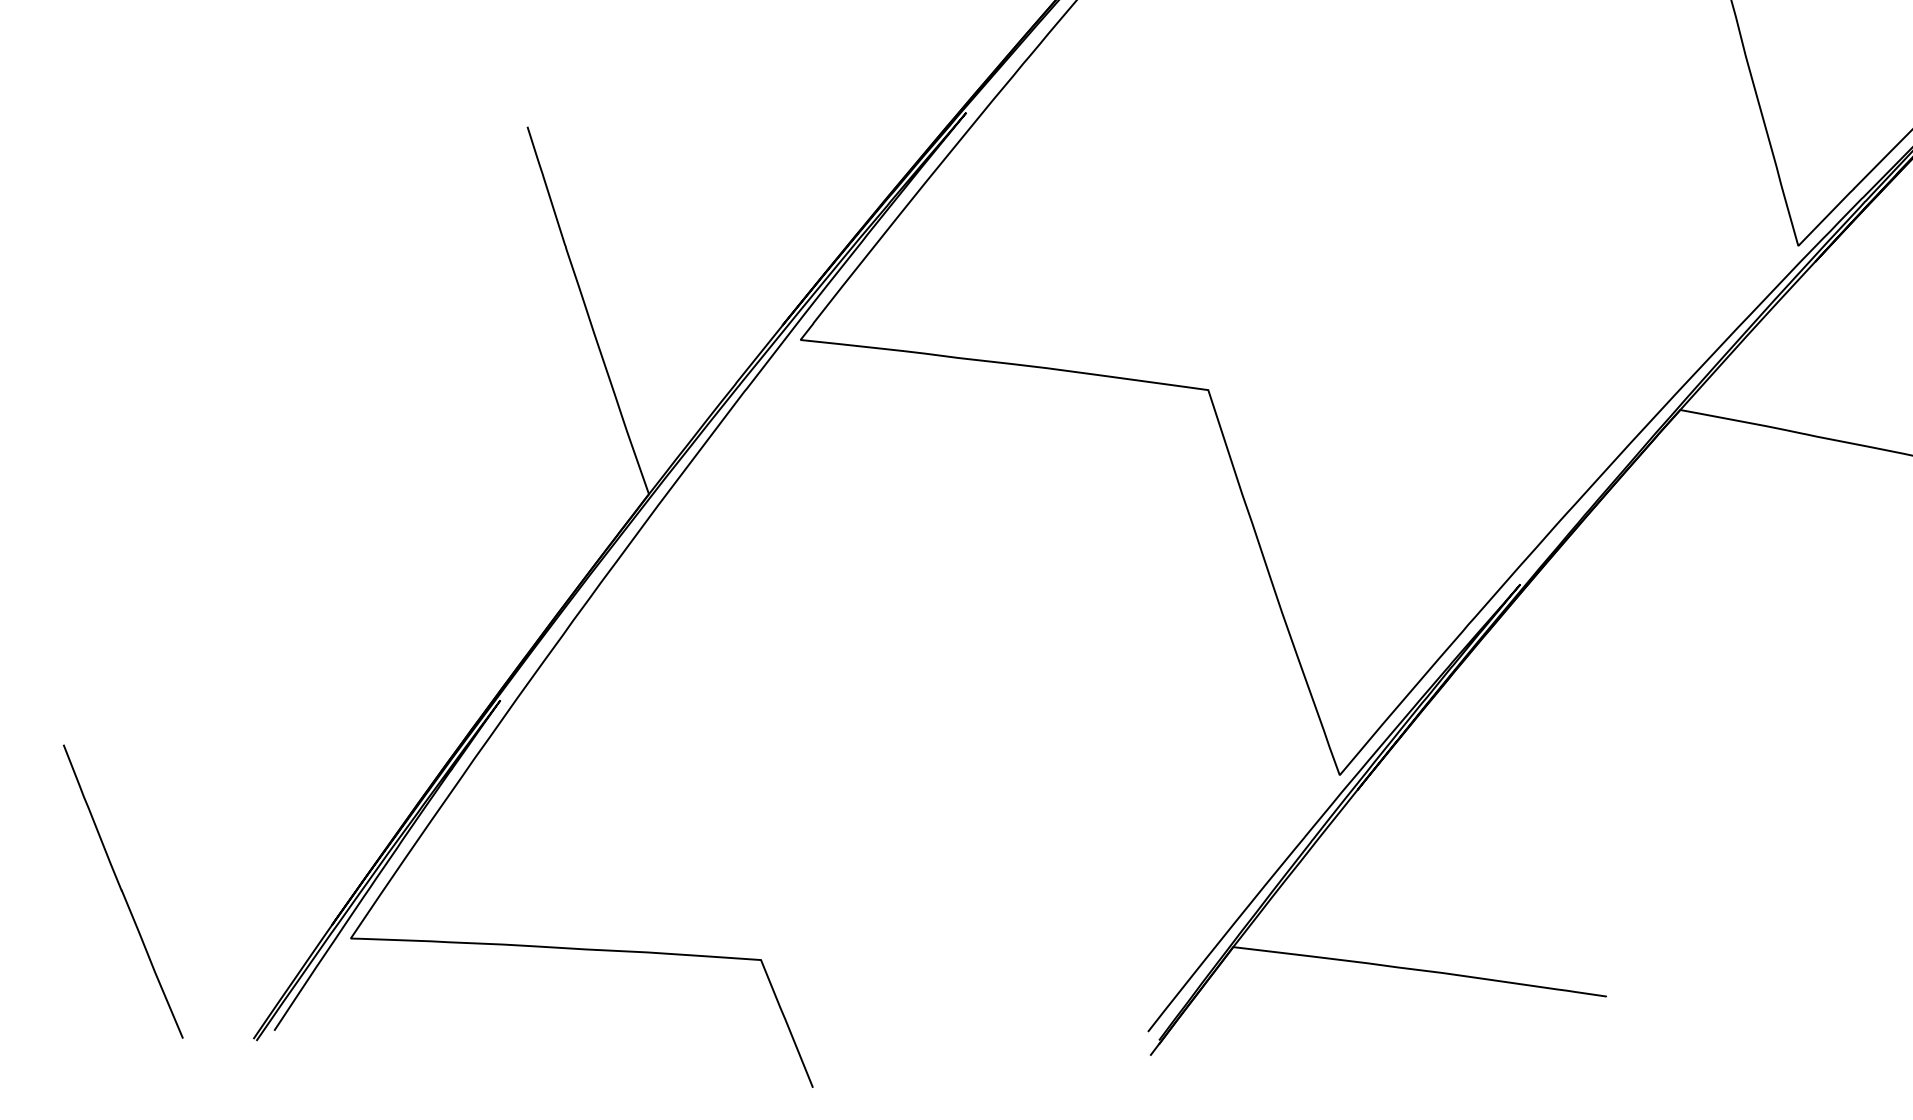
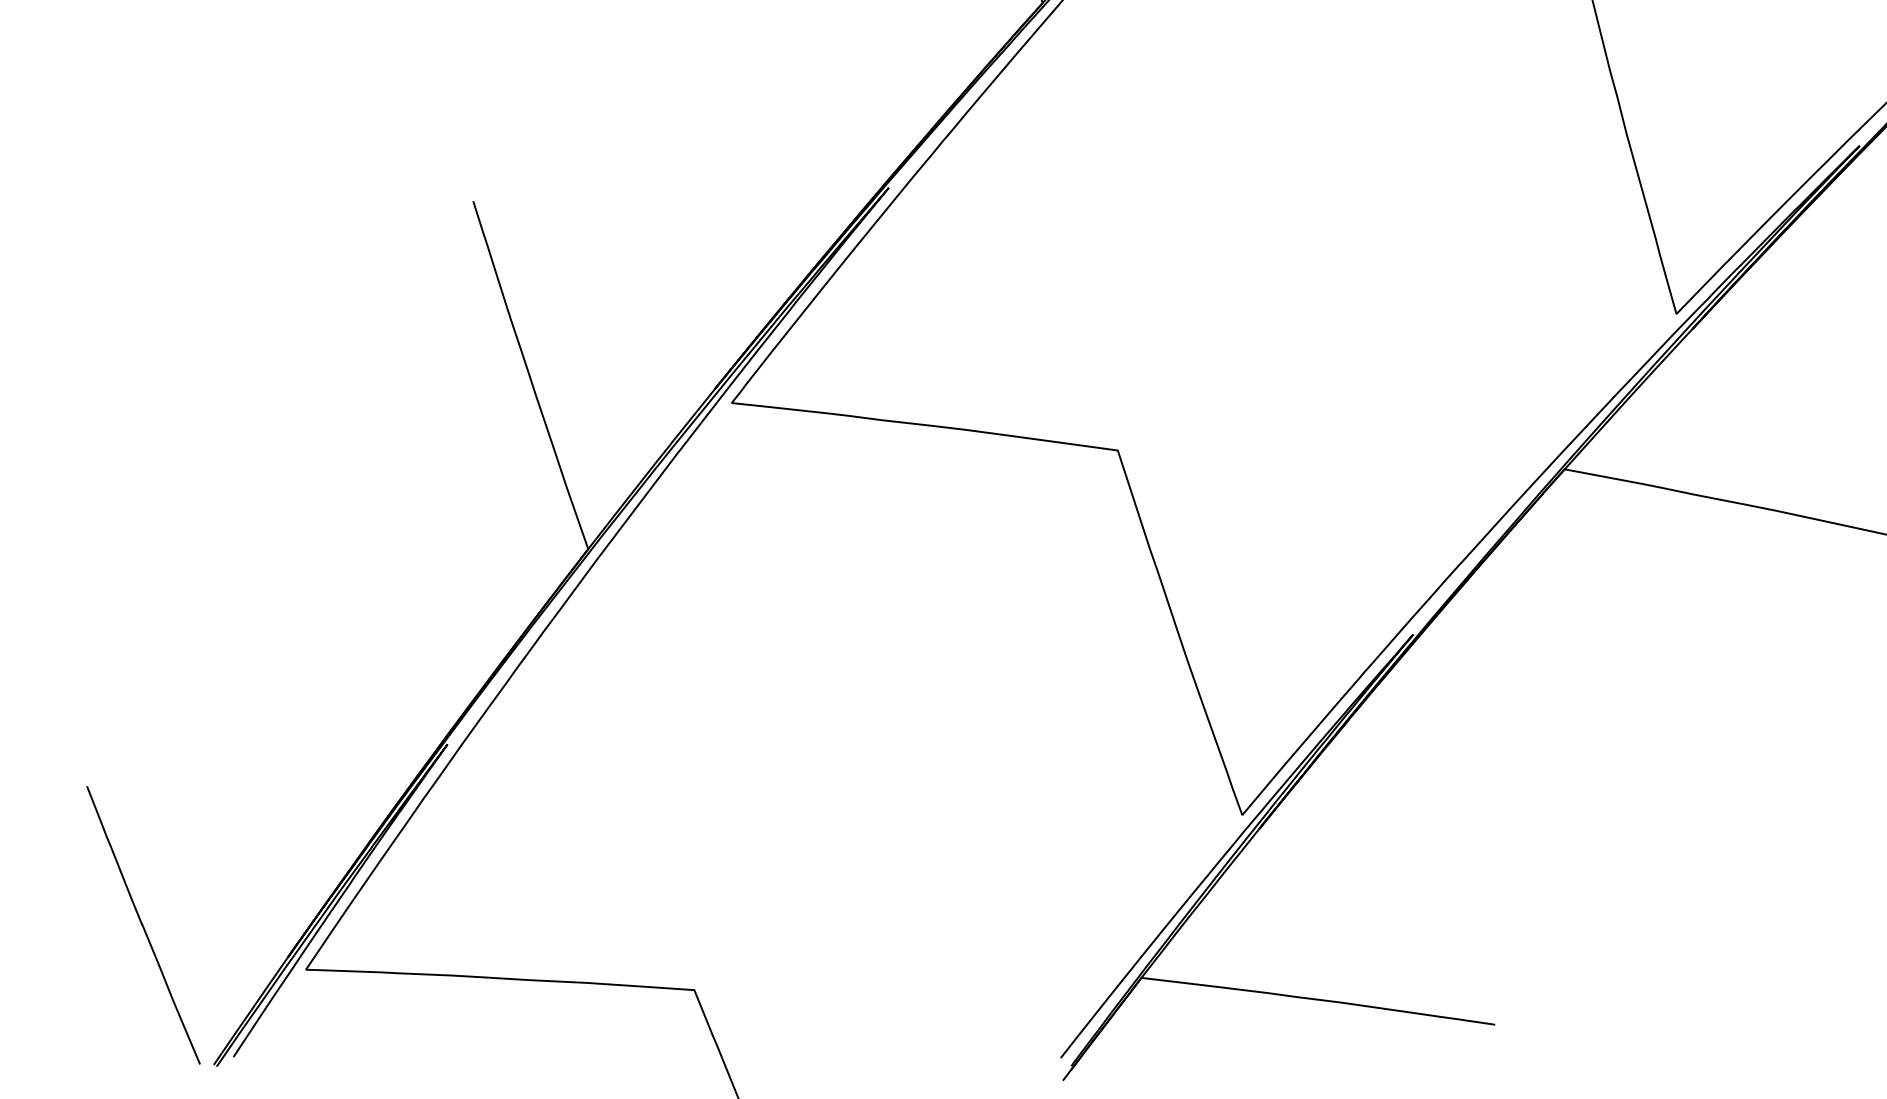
curve: (123, 891) -> (143, 925), moved

